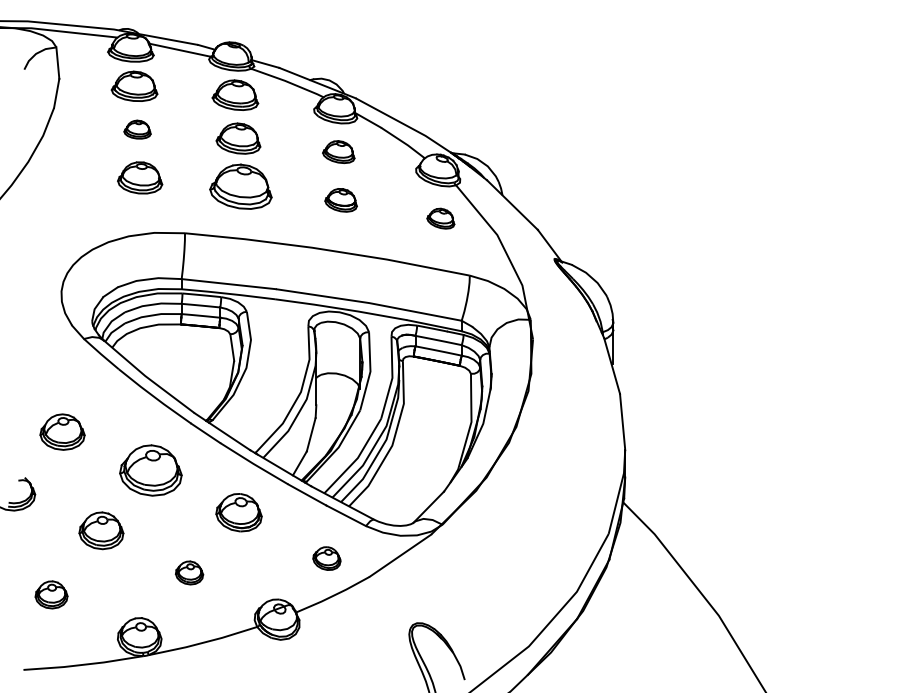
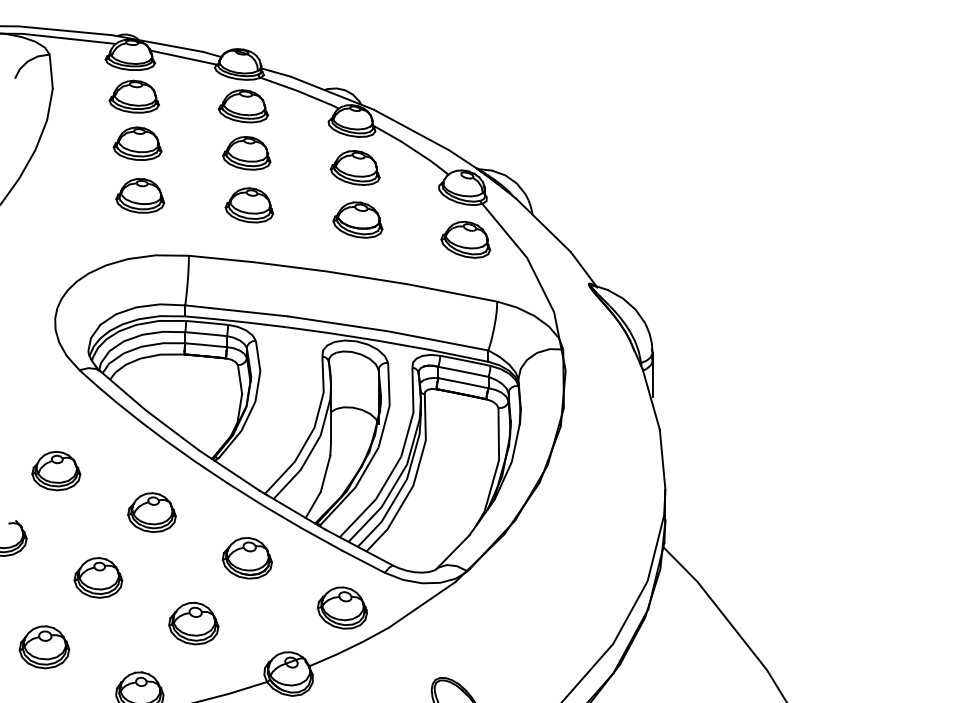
part: (137, 129) -> (137, 143), size x1.67
part: (338, 151) -> (355, 167), size x1.43
part: (240, 186) -> (248, 205), size x0.71
part: (340, 200) -> (357, 220), size x1.43
part: (440, 218) -> (465, 239), size x1.67
part: (150, 470) -> (151, 512), size x0.71
part: (326, 558) -> (342, 607), size x1.67
part: (189, 572) -> (193, 623), size x1.67
part: (51, 594) -> (44, 646), size x1.43

